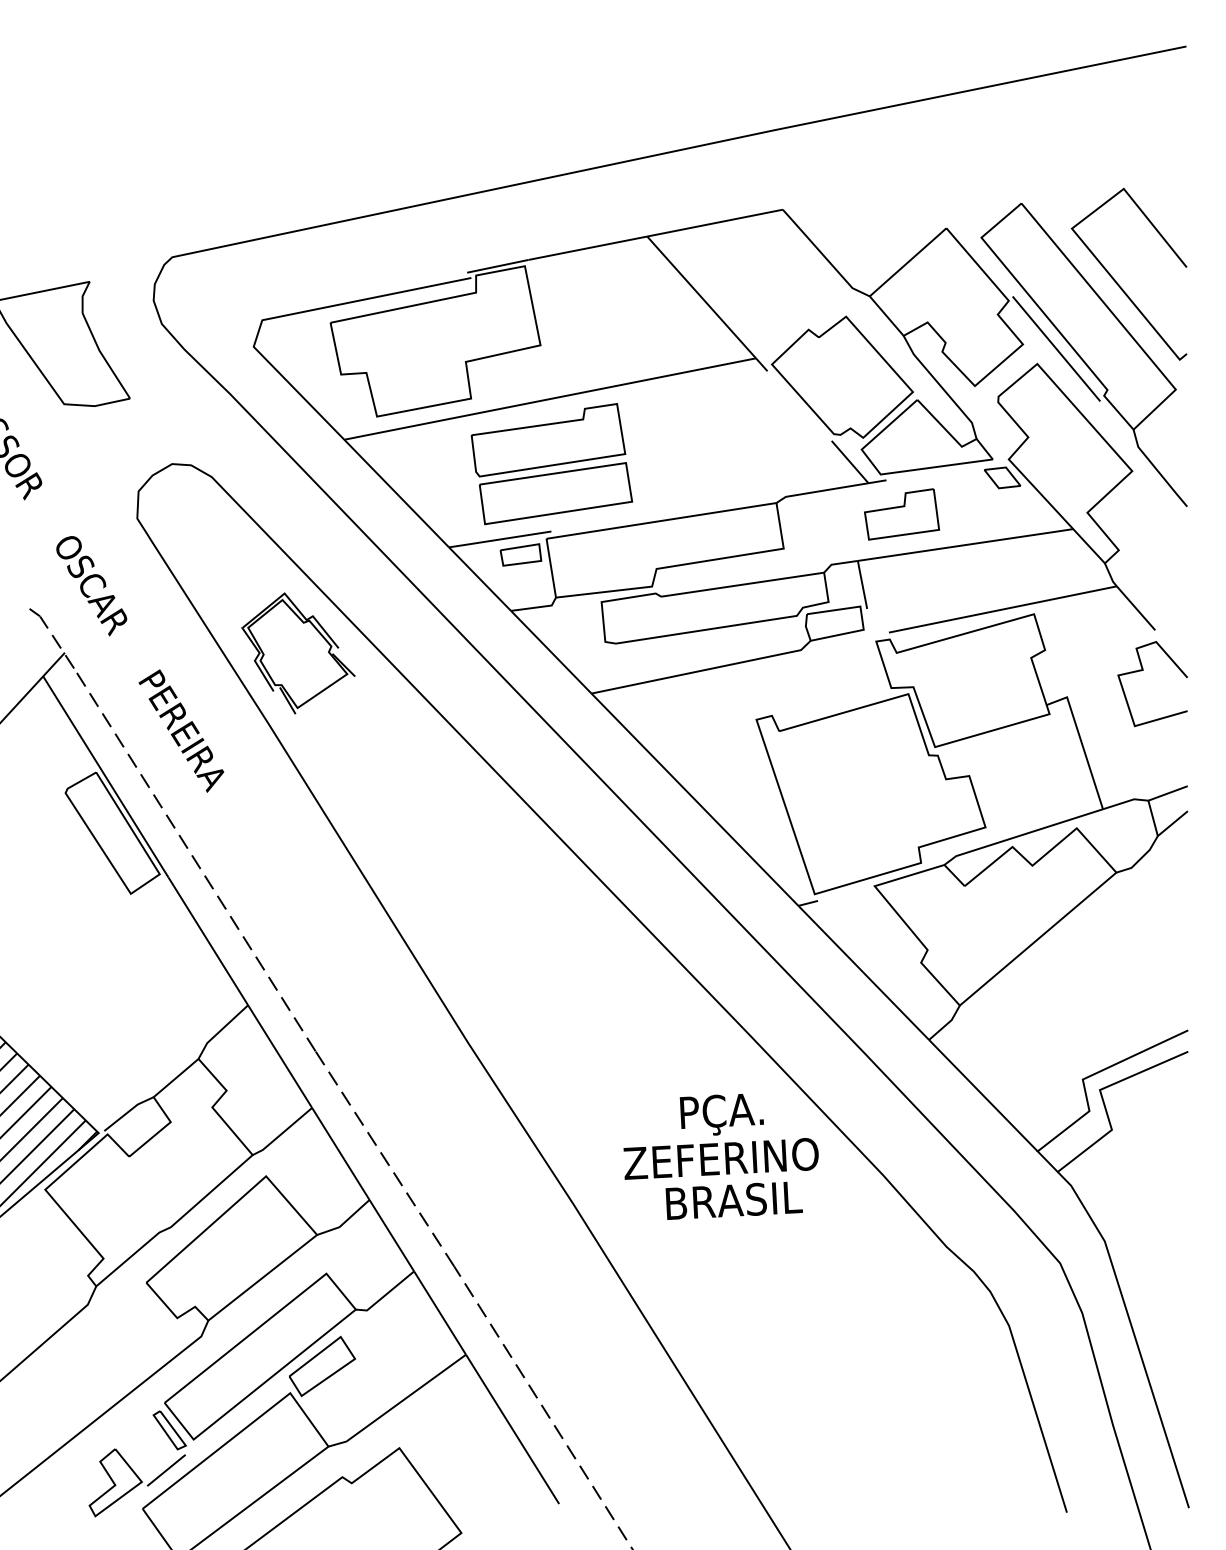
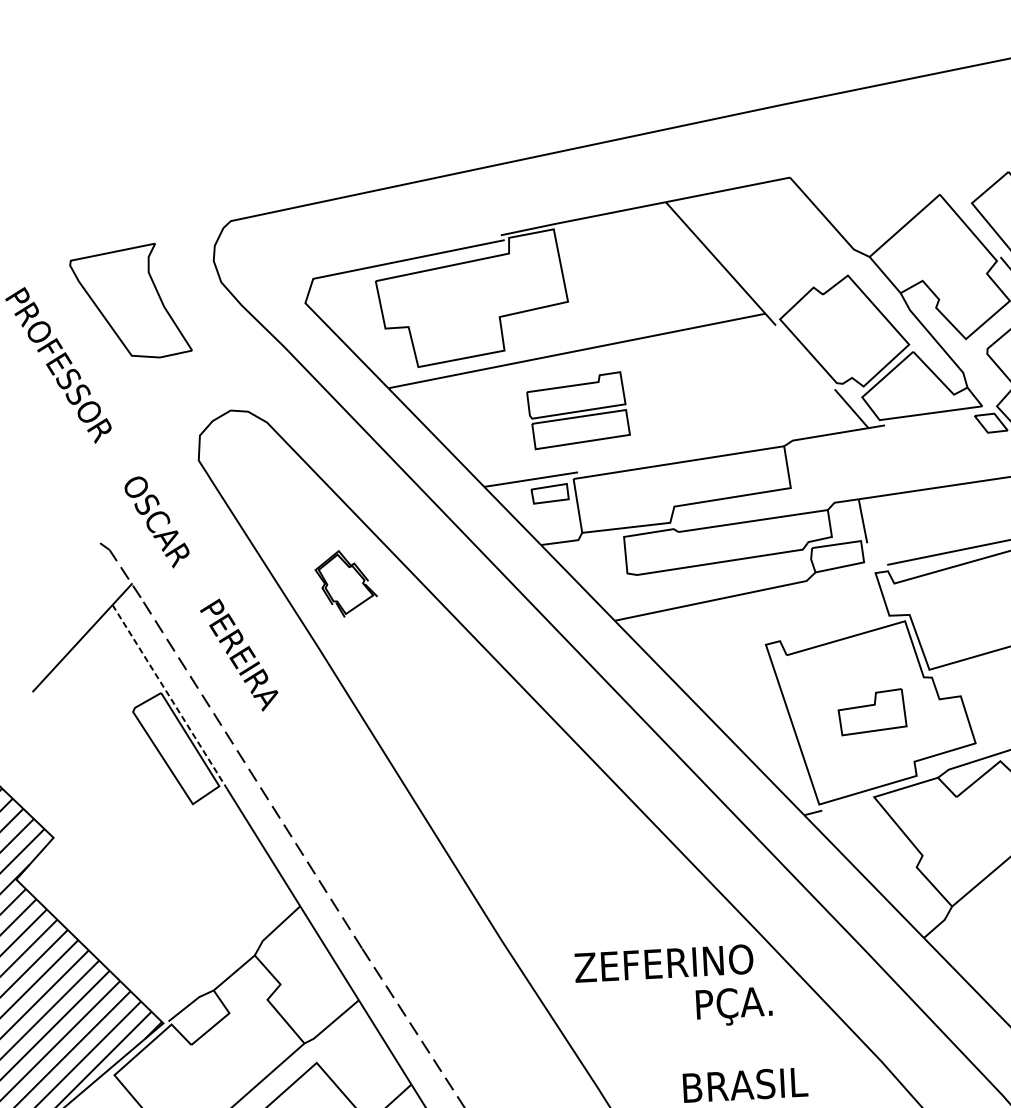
part: (551, 464) -> (578, 410), size x0.7
part: (902, 514) -> (873, 712), moved
part: (298, 653) -> (346, 584), size x0.6
line: (106, 777) -> (170, 697), solid -> dashed
text: (720, 1158) -> (663, 963), moved

